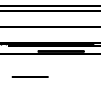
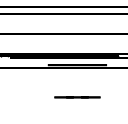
line: (29, 76) -> (76, 96), moved

